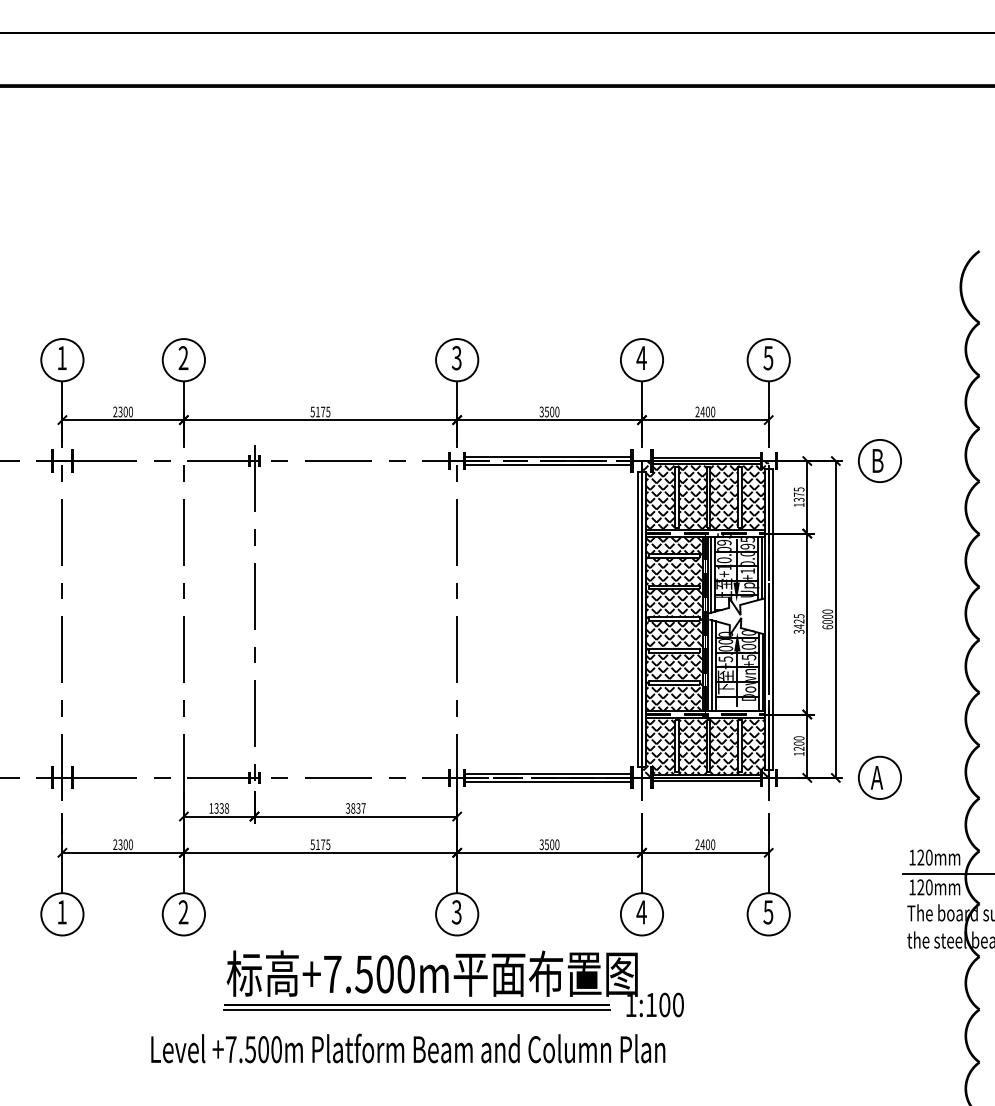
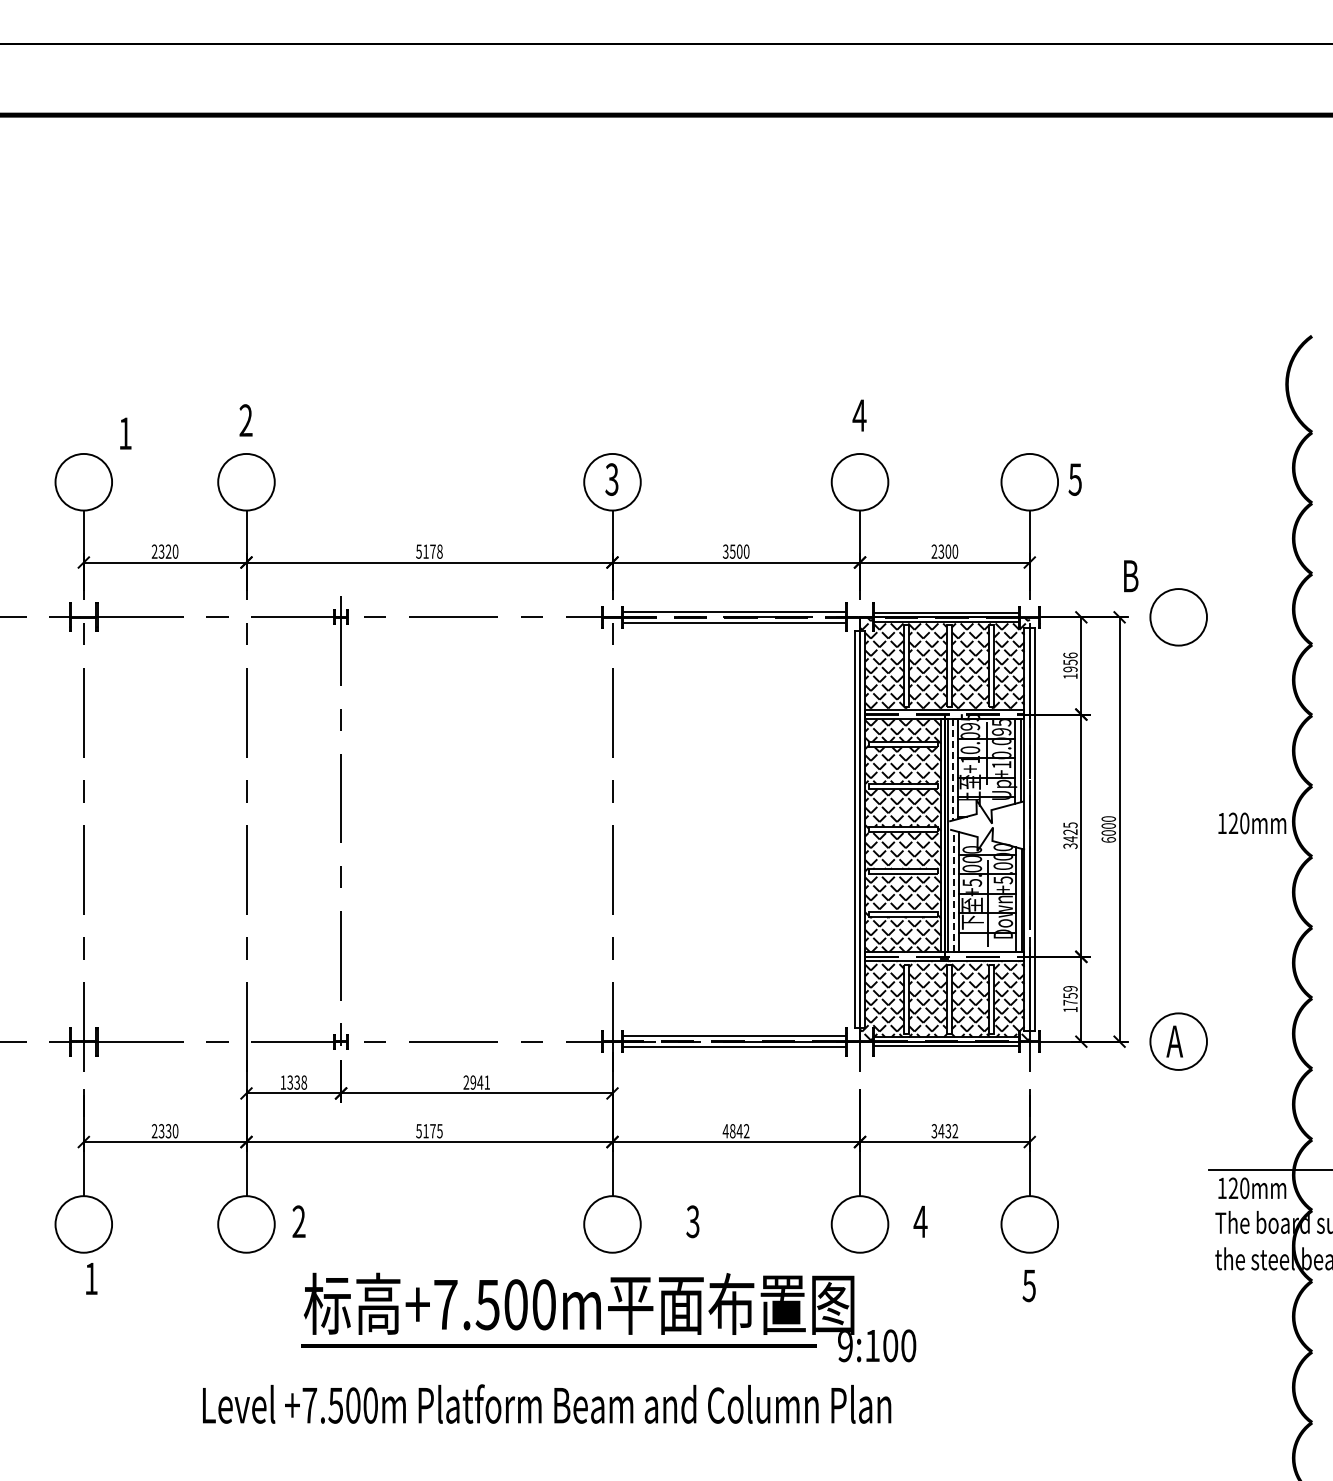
text: (62, 358) -> (125, 433), moved
text: (183, 358) -> (245, 420), moved
text: (641, 358) -> (859, 415), moved
text: (767, 358) -> (1074, 479), moved
text: (125, 411) -> (168, 551), 2300 -> 2320
text: (327, 411) -> (439, 551), 5175 -> 5178
text: (702, 411) -> (941, 551), 2400 -> 2300
text: (878, 461) -> (1131, 576), moved
text: (799, 494) -> (1070, 662), 1375 -> 1956
line: (711, 574) -> (952, 769), solid -> dashed
fill: (736, 591) -> (986, 792), removed
fill: (737, 641) -> (987, 859), removed
line: (711, 665) -> (953, 891), solid -> dashed
text: (799, 743) -> (1070, 995), 1200 -> 1759
text: (355, 808) -> (476, 1082), 3837 -> 2941
text: (125, 844) -> (168, 1131), 2300 -> 2330
text: (549, 844) -> (735, 1131), 3500 -> 4842
text: (705, 844) -> (944, 1131), 2400 -> 3432
text: (935, 857) -> (1252, 823), moved
text: (62, 912) -> (91, 1278), moved
text: (183, 912) -> (298, 1221), moved
text: (456, 912) -> (692, 1221), moved
text: (641, 912) -> (920, 1221), moved
text: (767, 912) -> (1028, 1286), moved
text: (631, 1006) -> (845, 1347), 1:100 -> 9:100
line: (416, 1009) -> (558, 1352), removed

